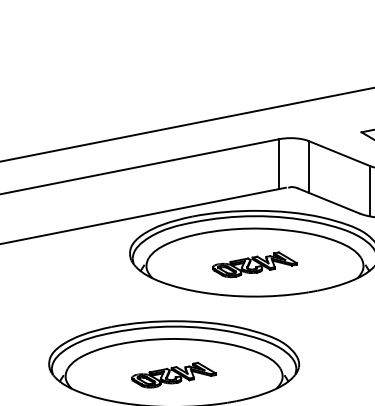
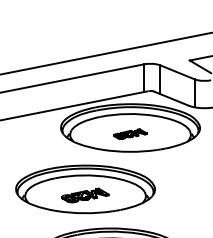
part: (254, 263) -> (130, 133), size x0.7

